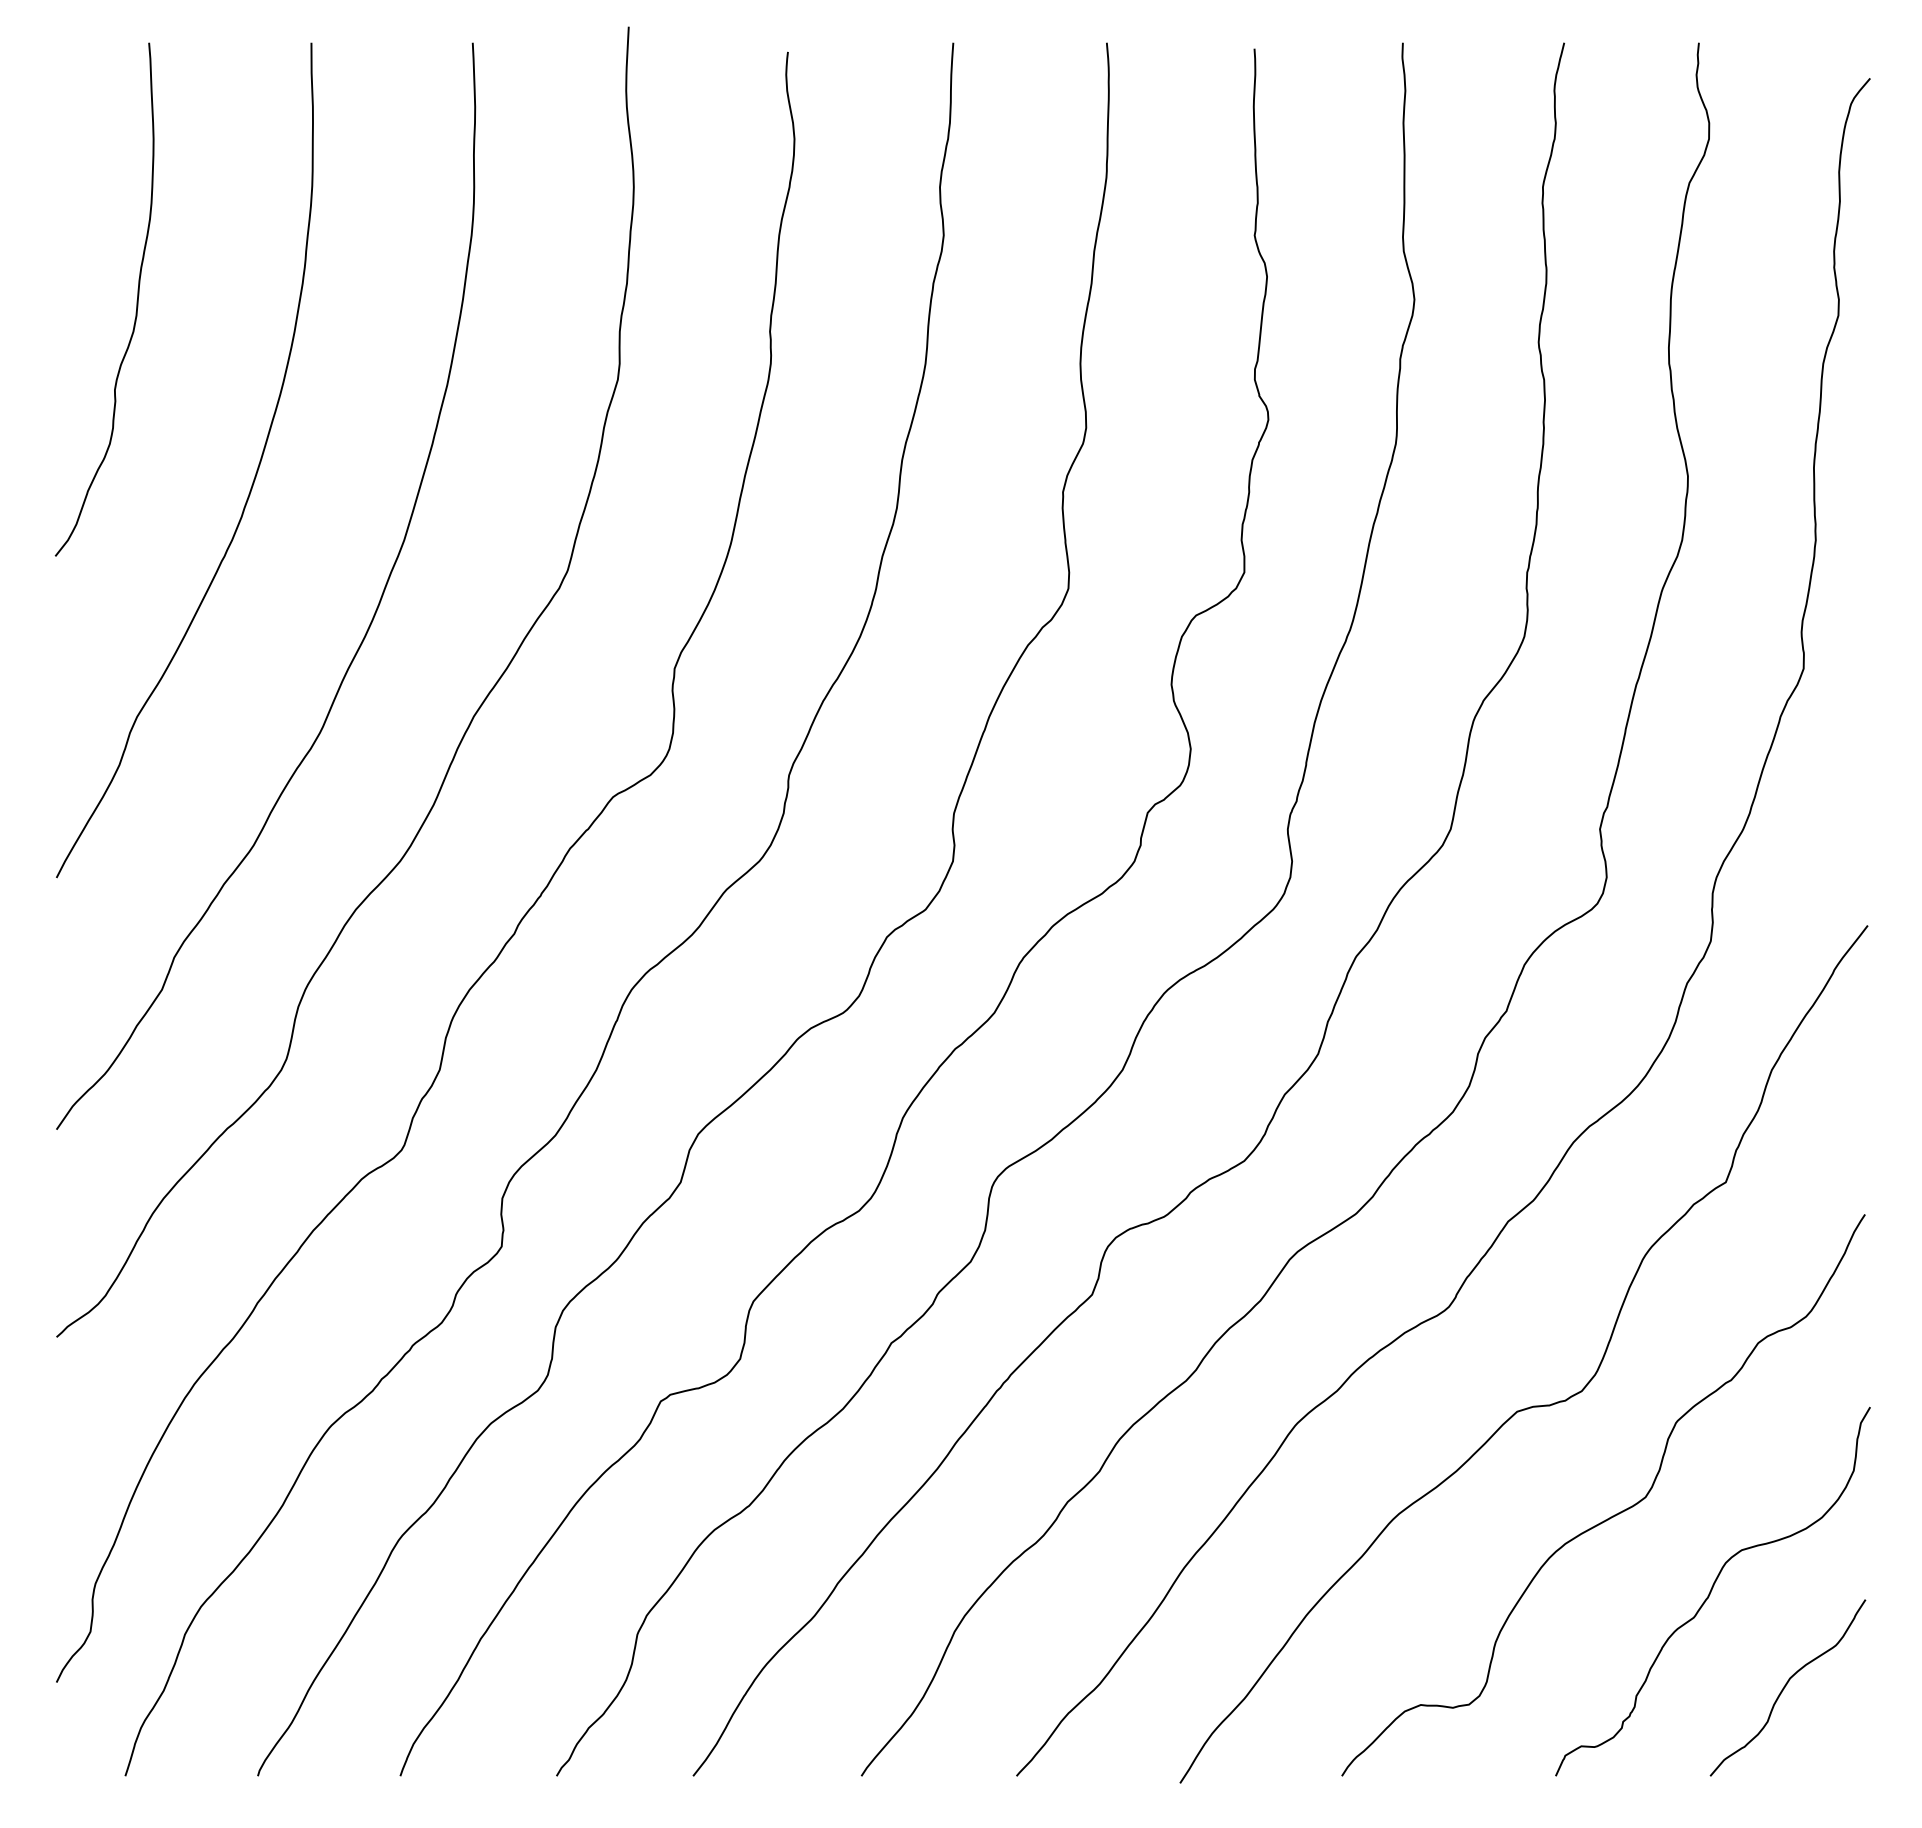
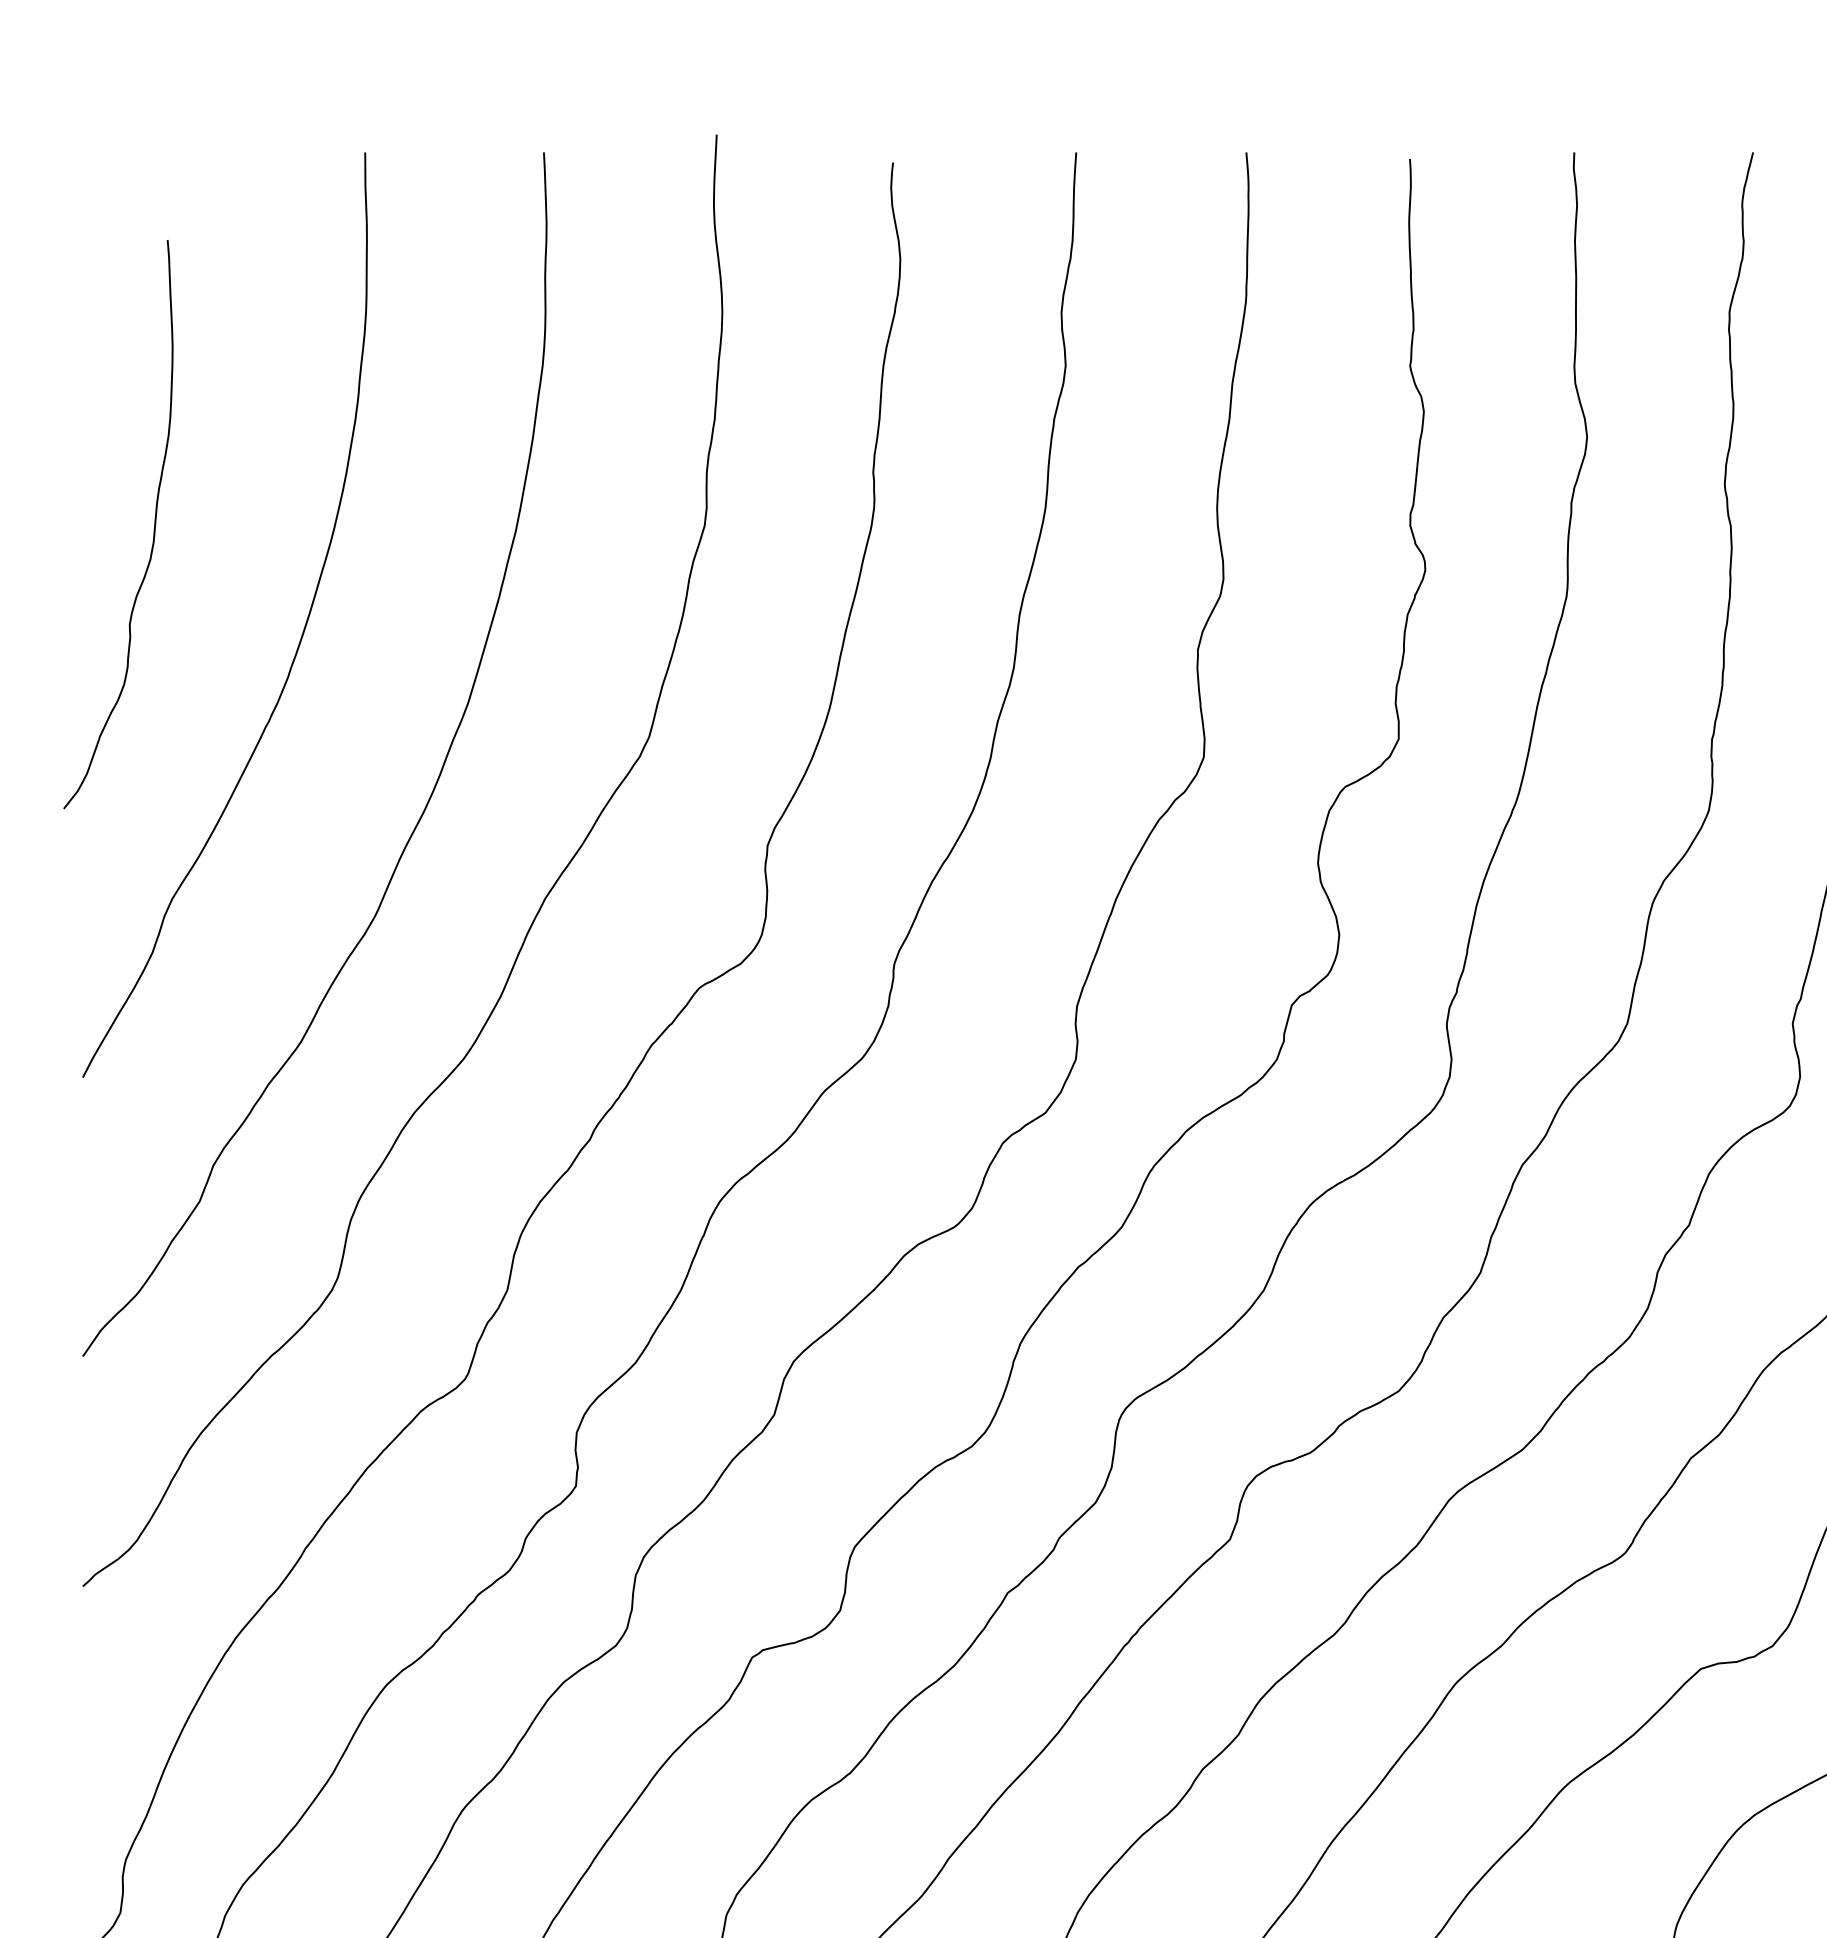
curve: (136, 300) -> (153, 525), moved

